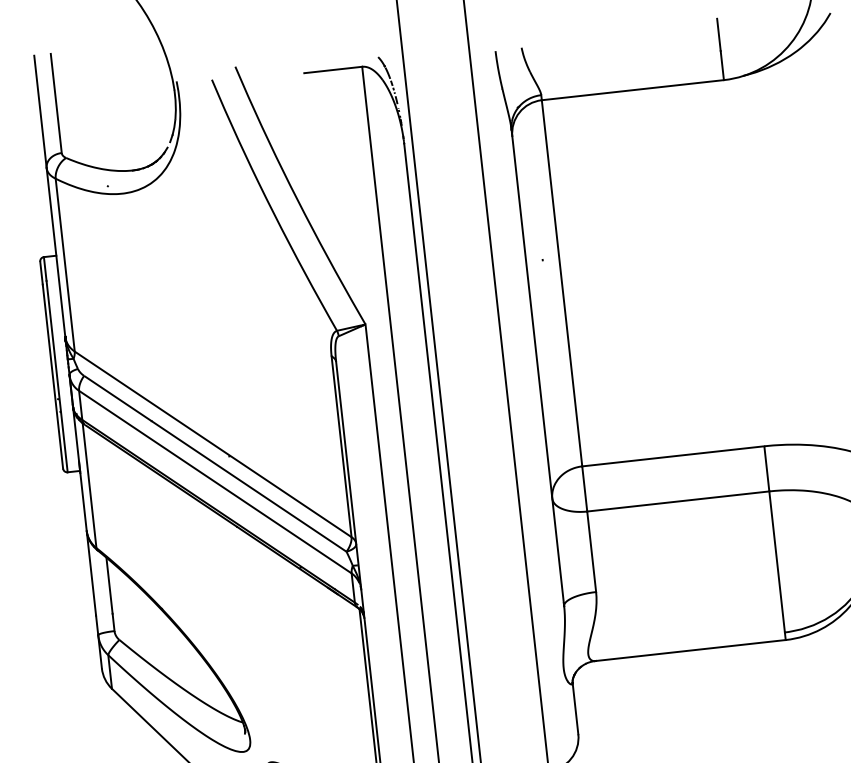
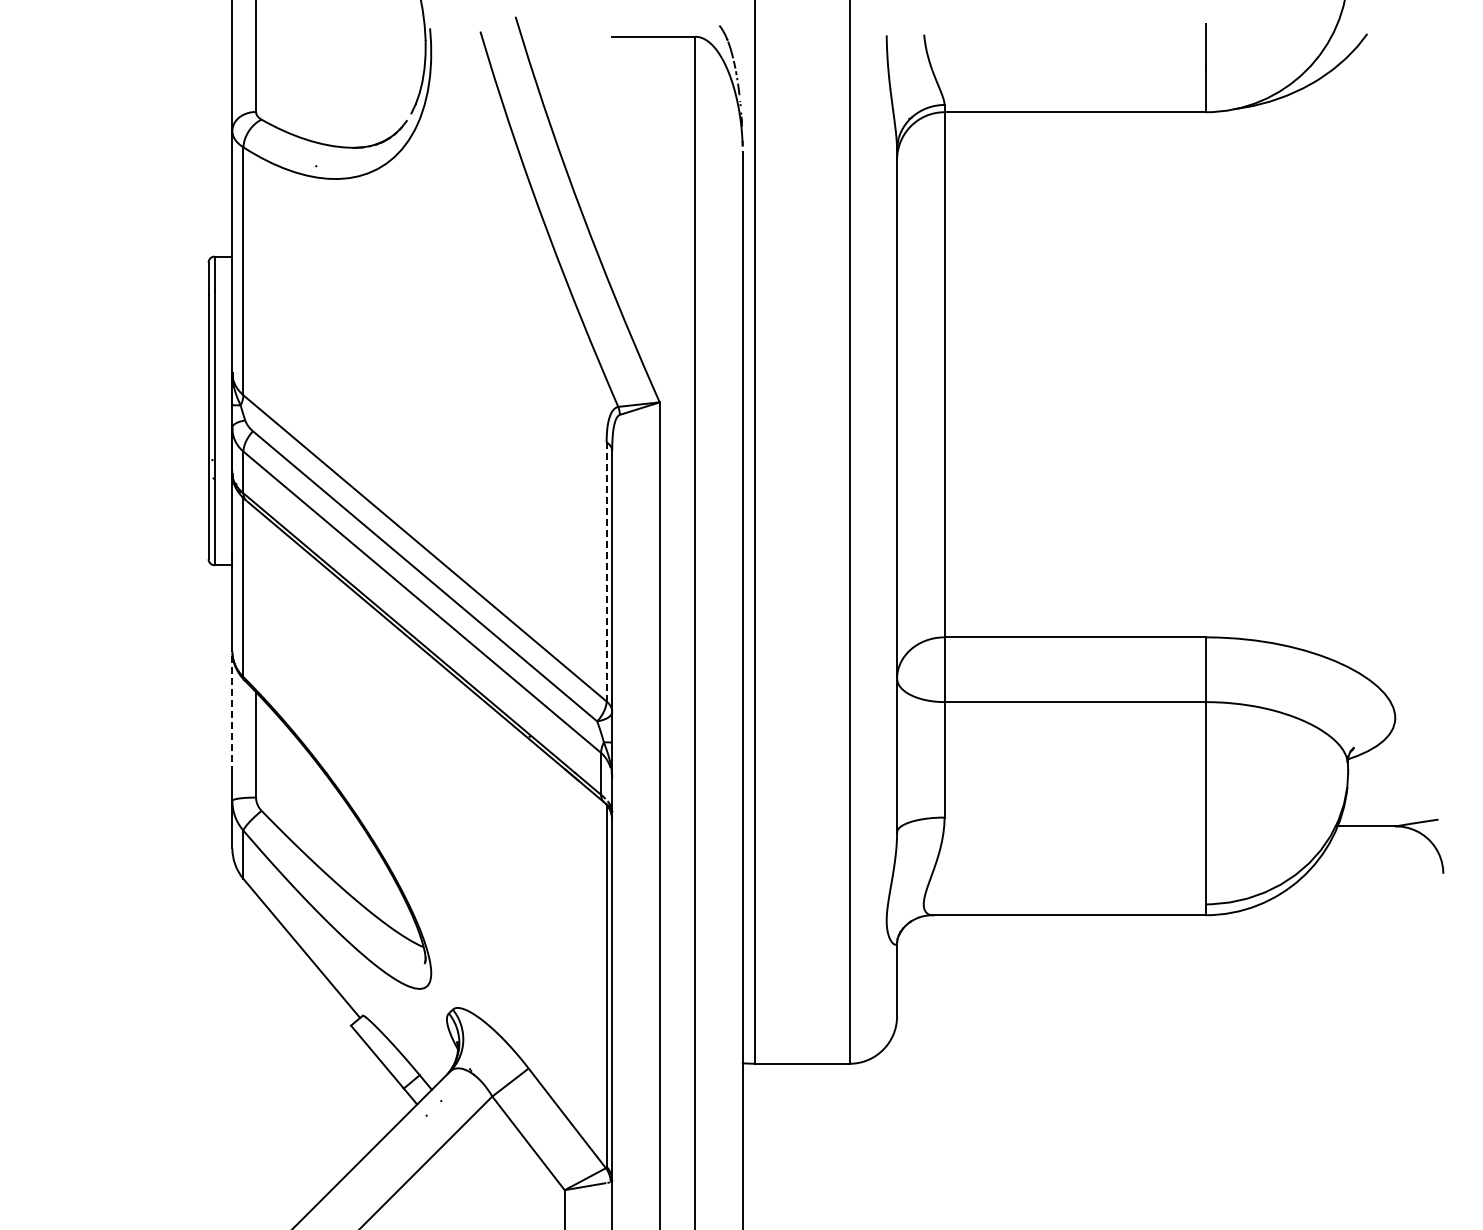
line: (341, 446) -> (606, 571), solid -> dashed
line: (91, 573) -> (232, 712), solid -> dashed

